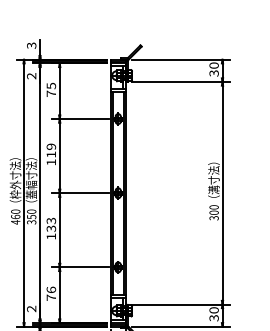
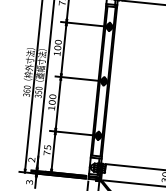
text: (51, 150) -> (58, 45), 119 -> 100
text: (15, 222) -> (26, 95), 460 -> 360
text: (50, 224) -> (51, 99), 133 -> 100
text: (50, 289) -> (47, 147), 76 -> 75

